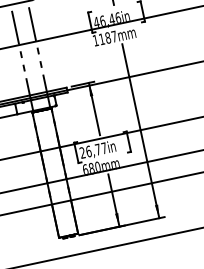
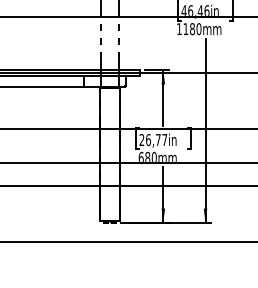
text: (113, 37) -> (198, 29), 1187mm -> 1180mm

